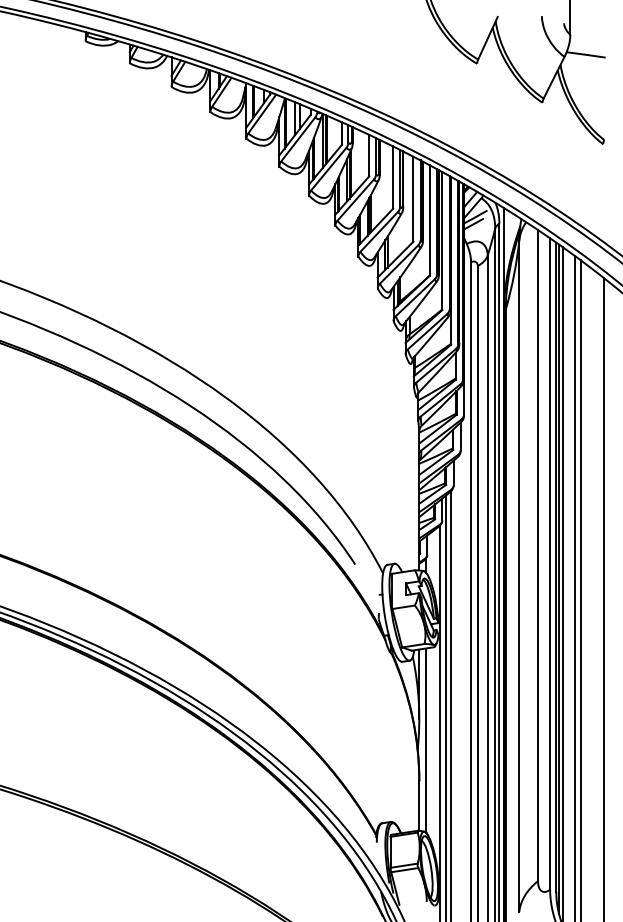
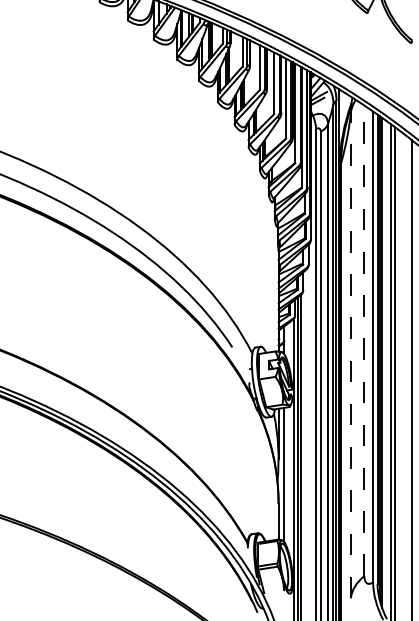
line: (538, 555) -> (364, 340), solid -> dashed
line: (519, 576) -> (351, 355), solid -> dashed

